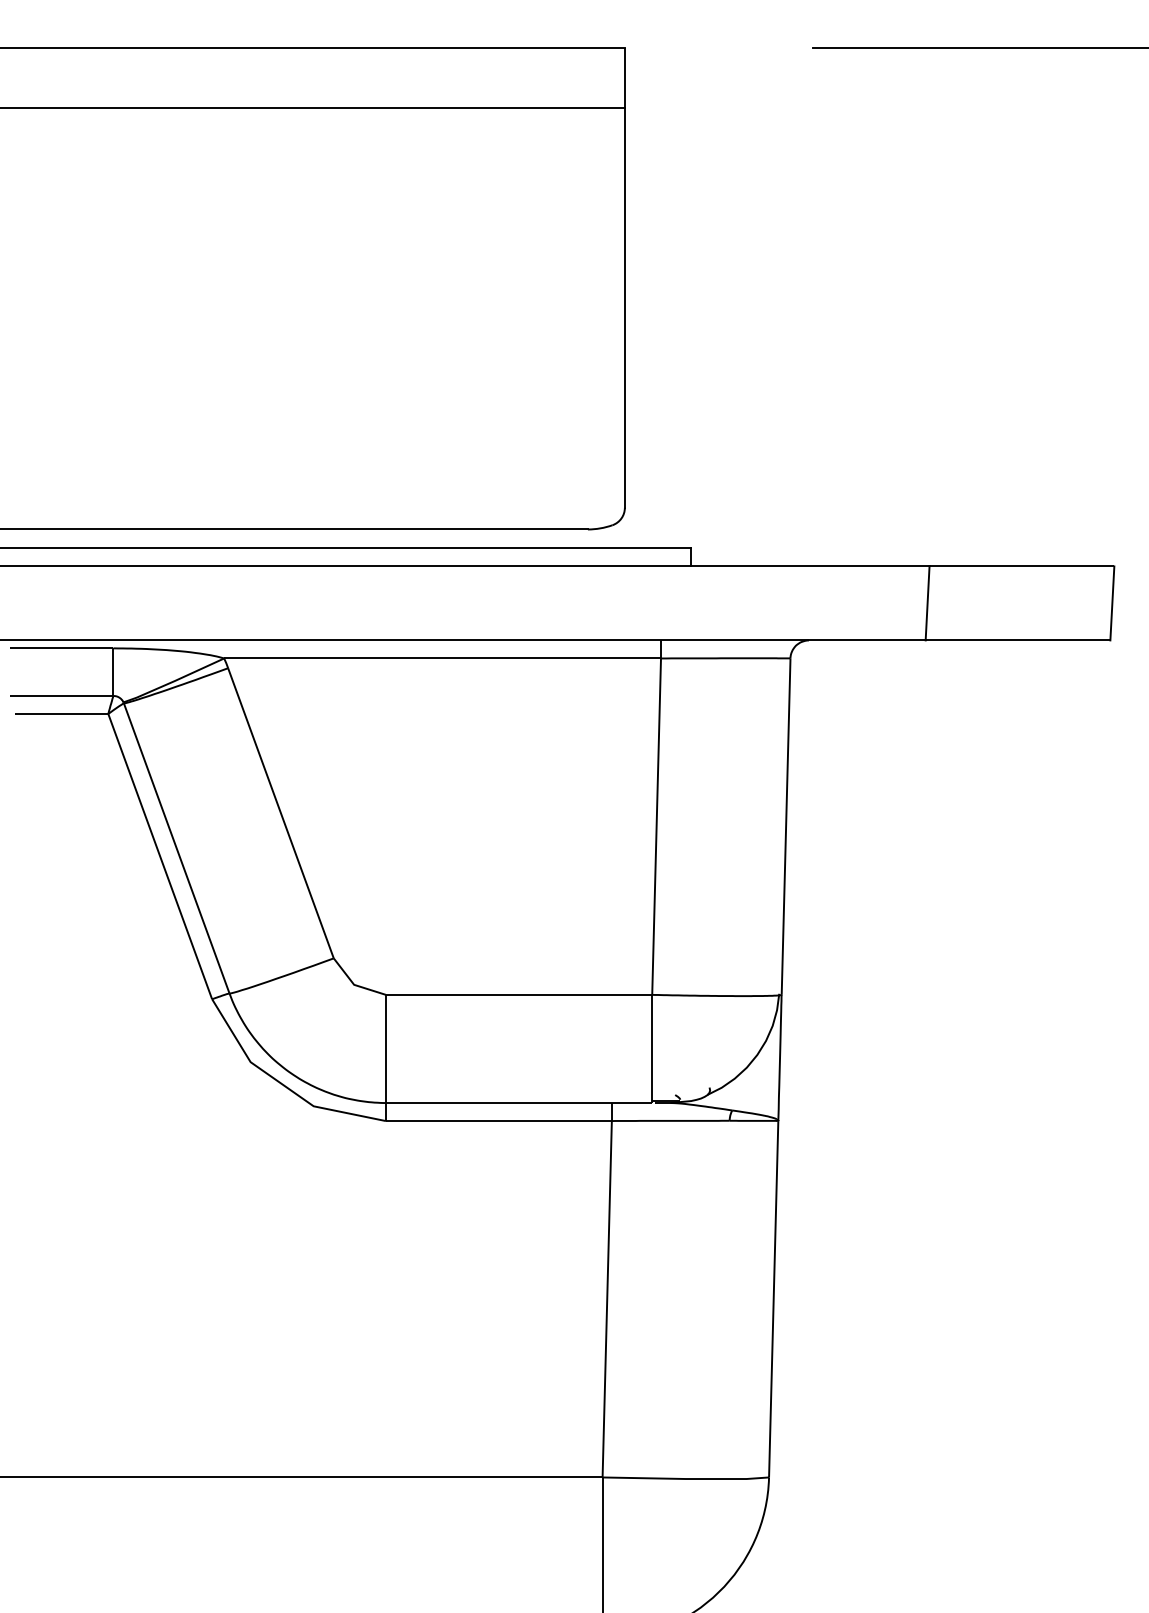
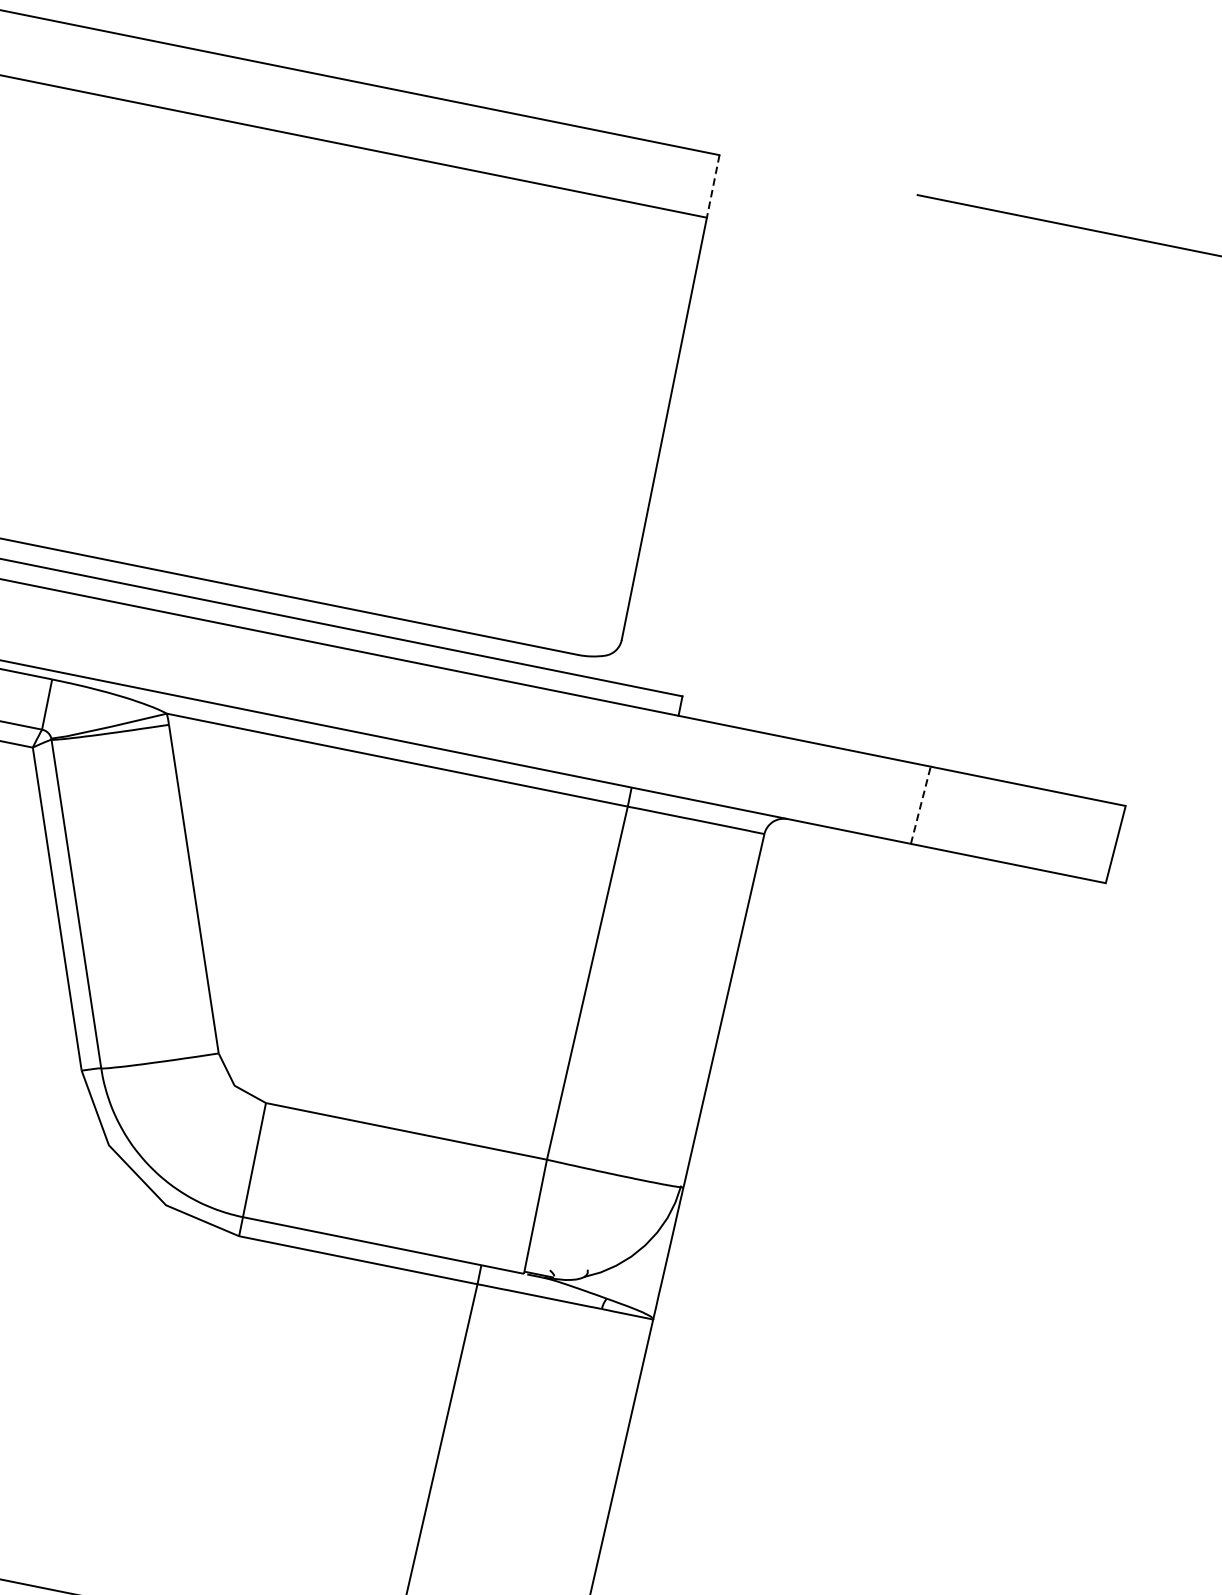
line: (624, 77) -> (712, 185), solid -> dashed
line: (927, 602) -> (920, 804), solid -> dashed

